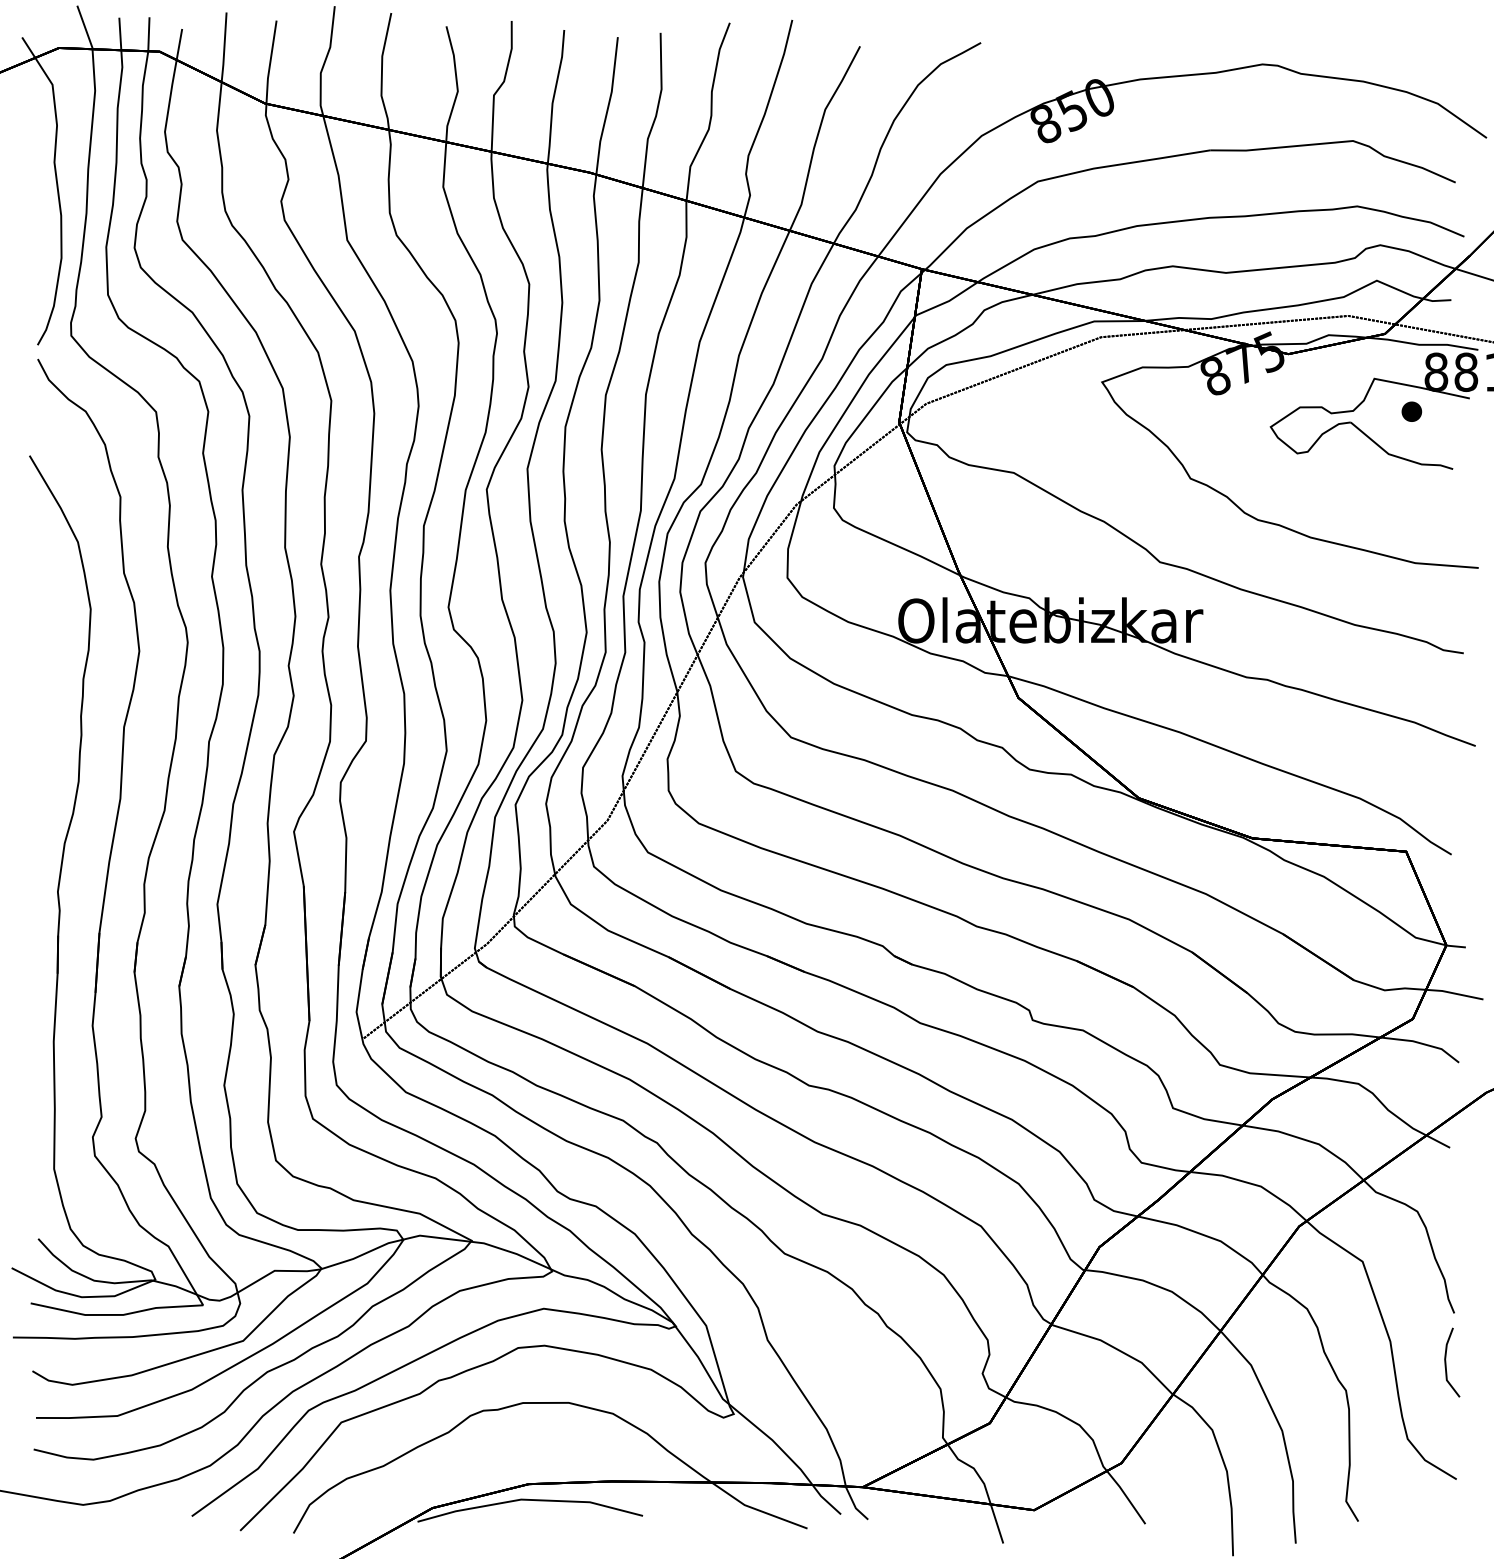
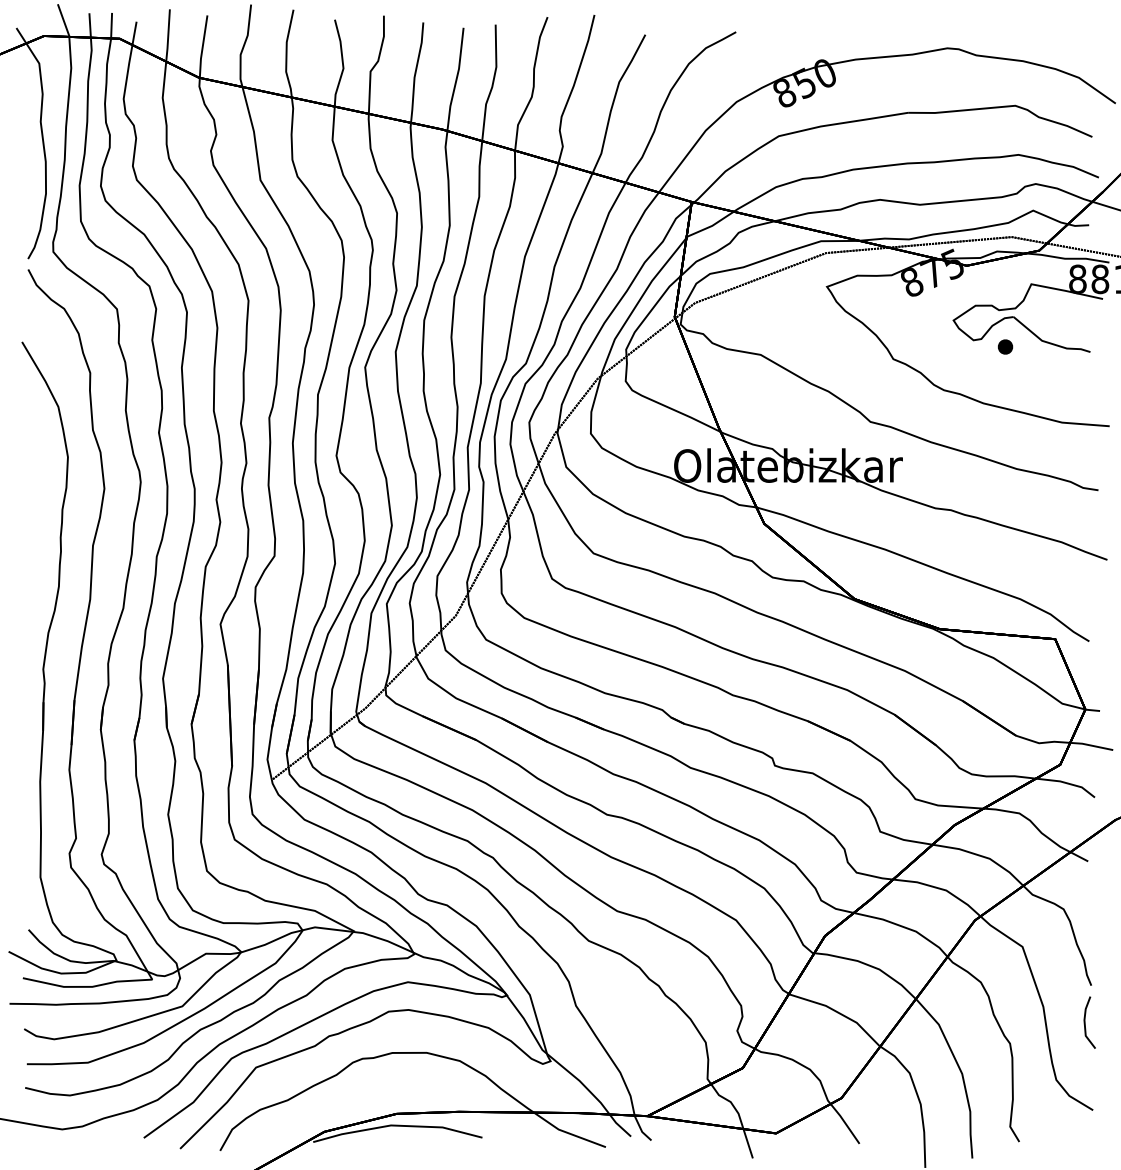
part: (1411, 411) -> (1005, 346), moved

